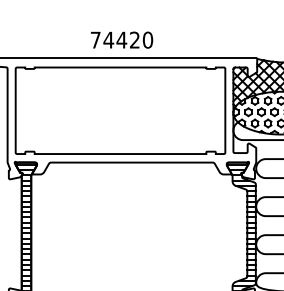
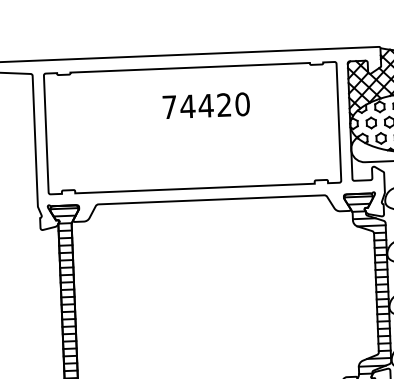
text: (122, 39) -> (207, 104), moved

